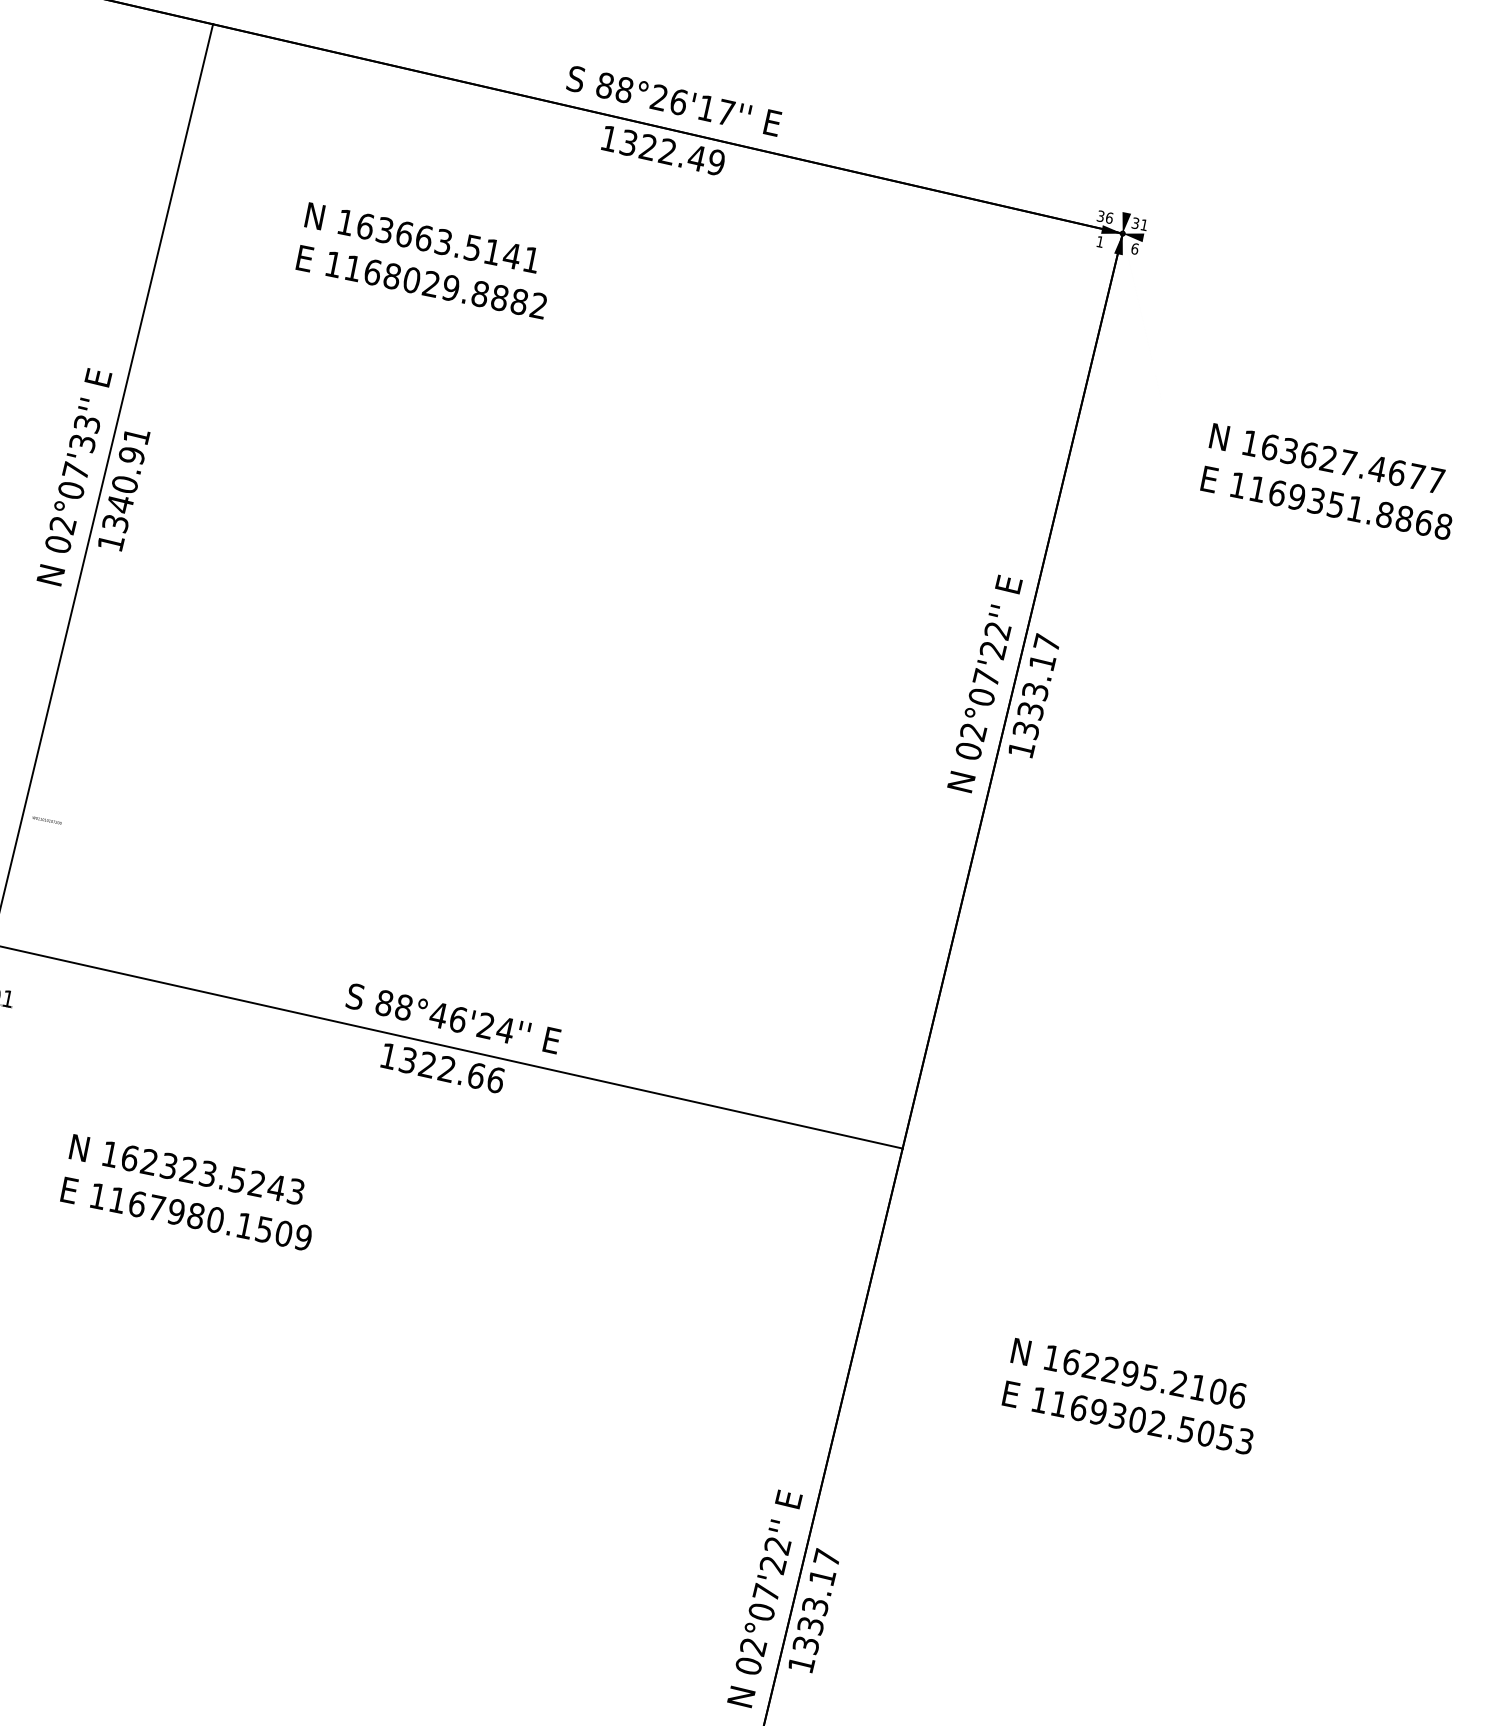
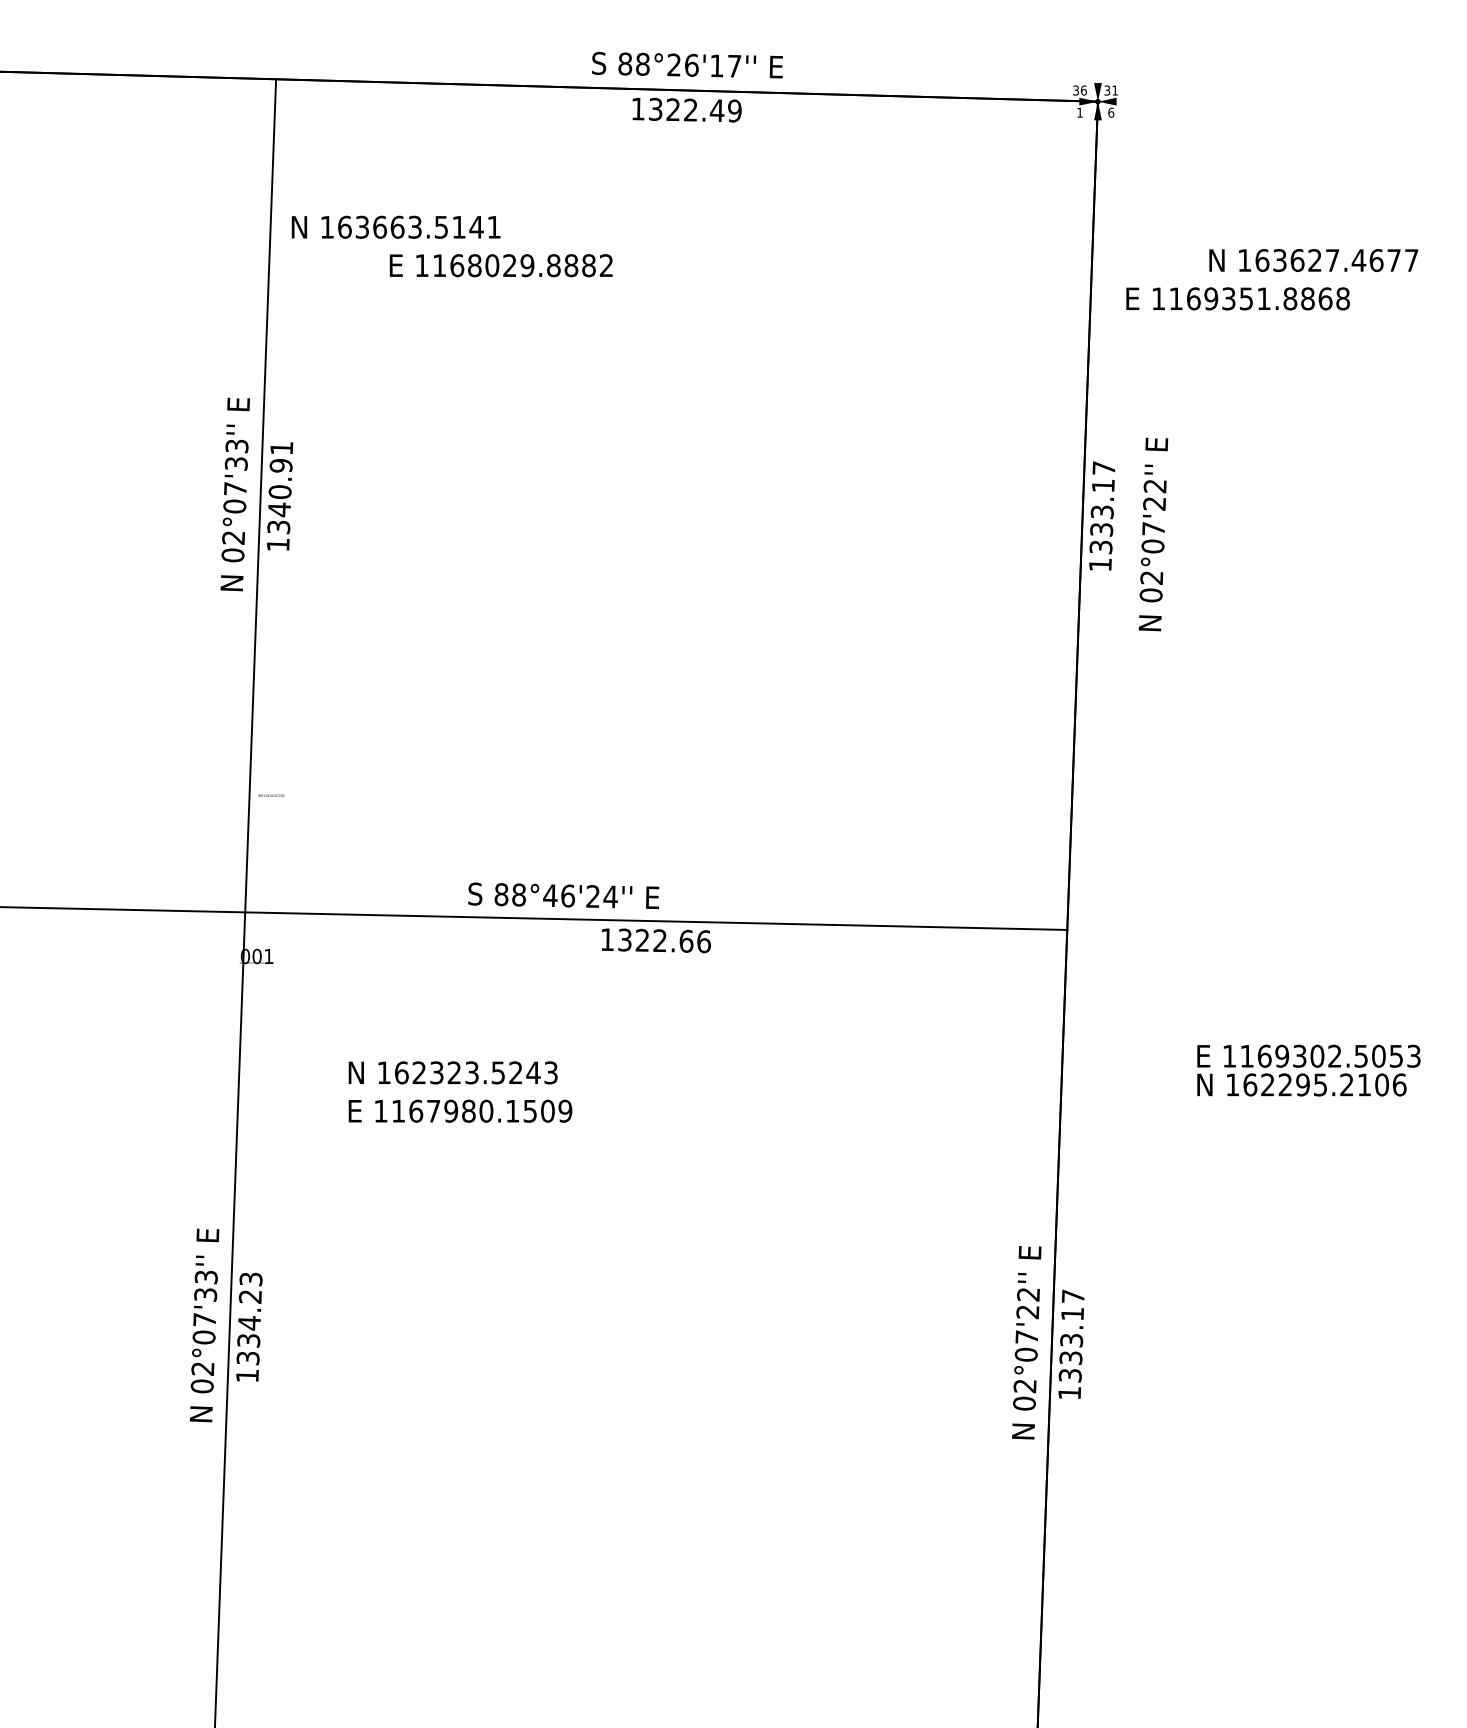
text: (421, 236) -> (395, 226), moved
text: (1326, 502) -> (1237, 298), moved
text: (985, 683) -> (1153, 534), moved
text: (453, 1018) -> (563, 895), moved
text: (1127, 1416) -> (1308, 1055), moved

